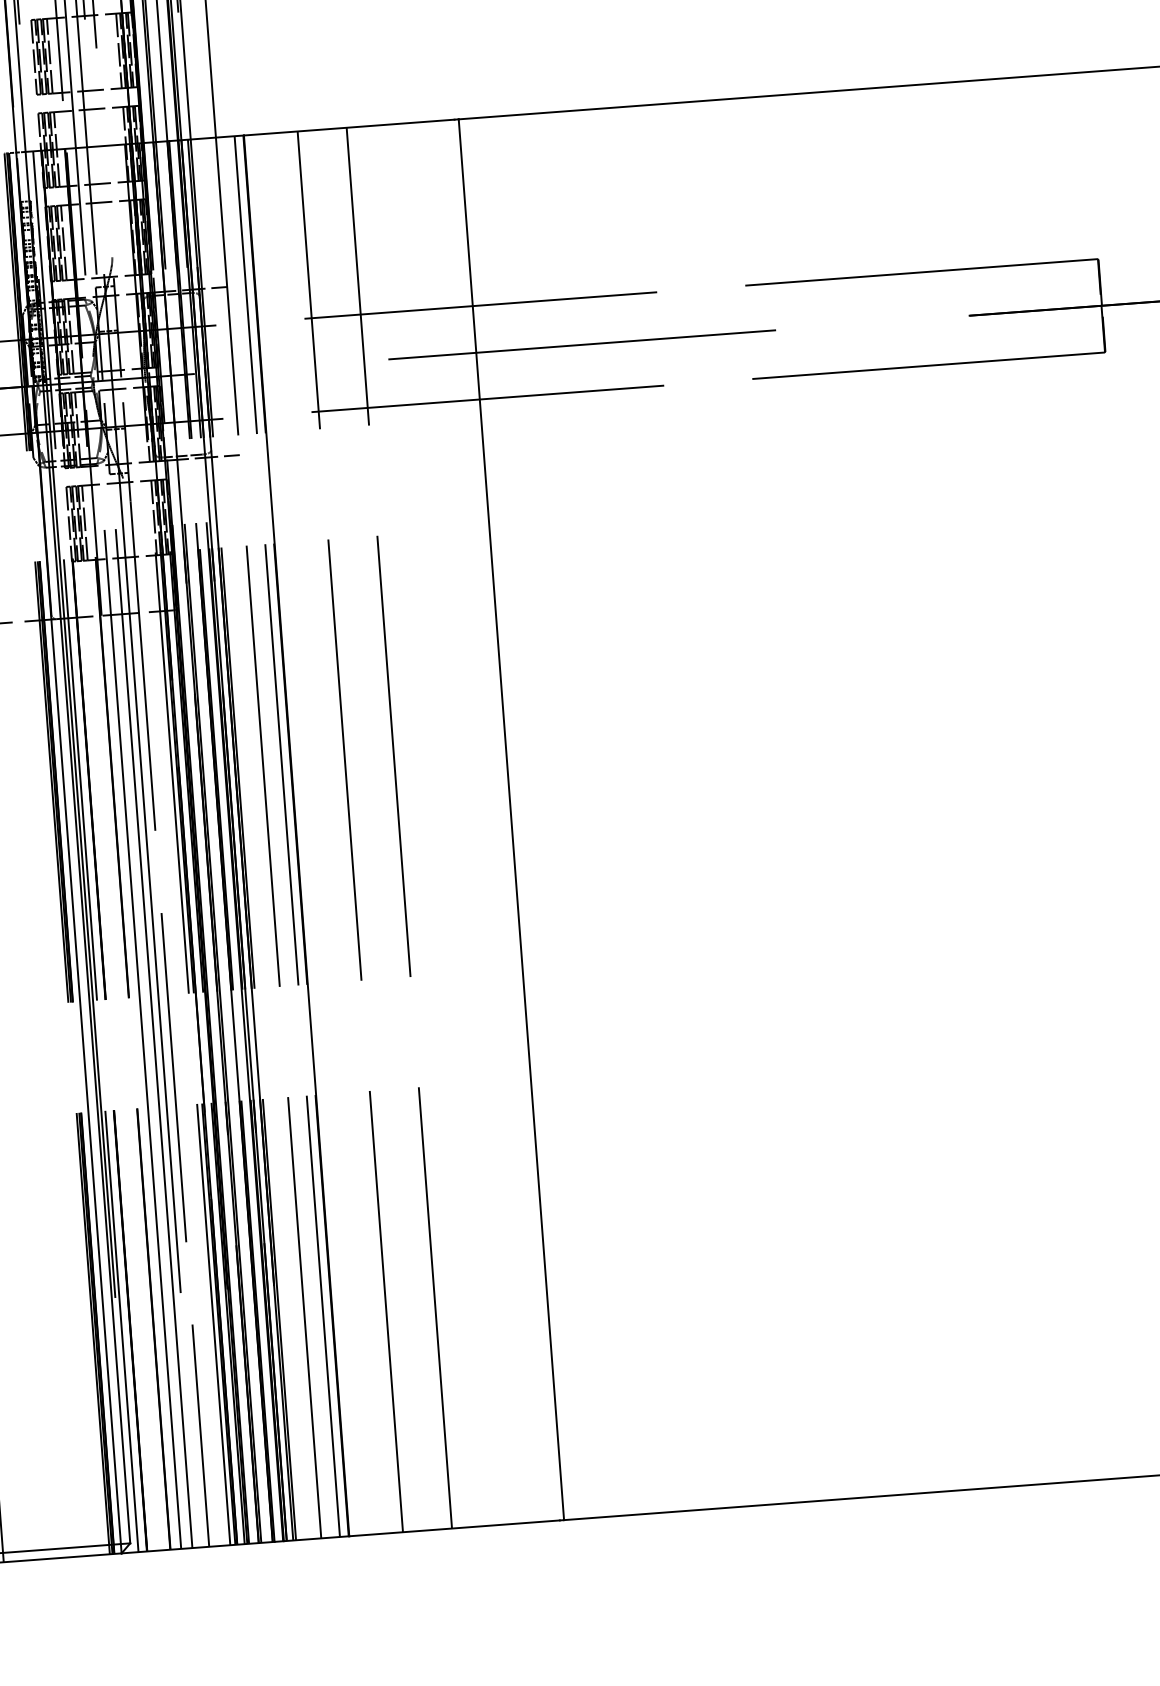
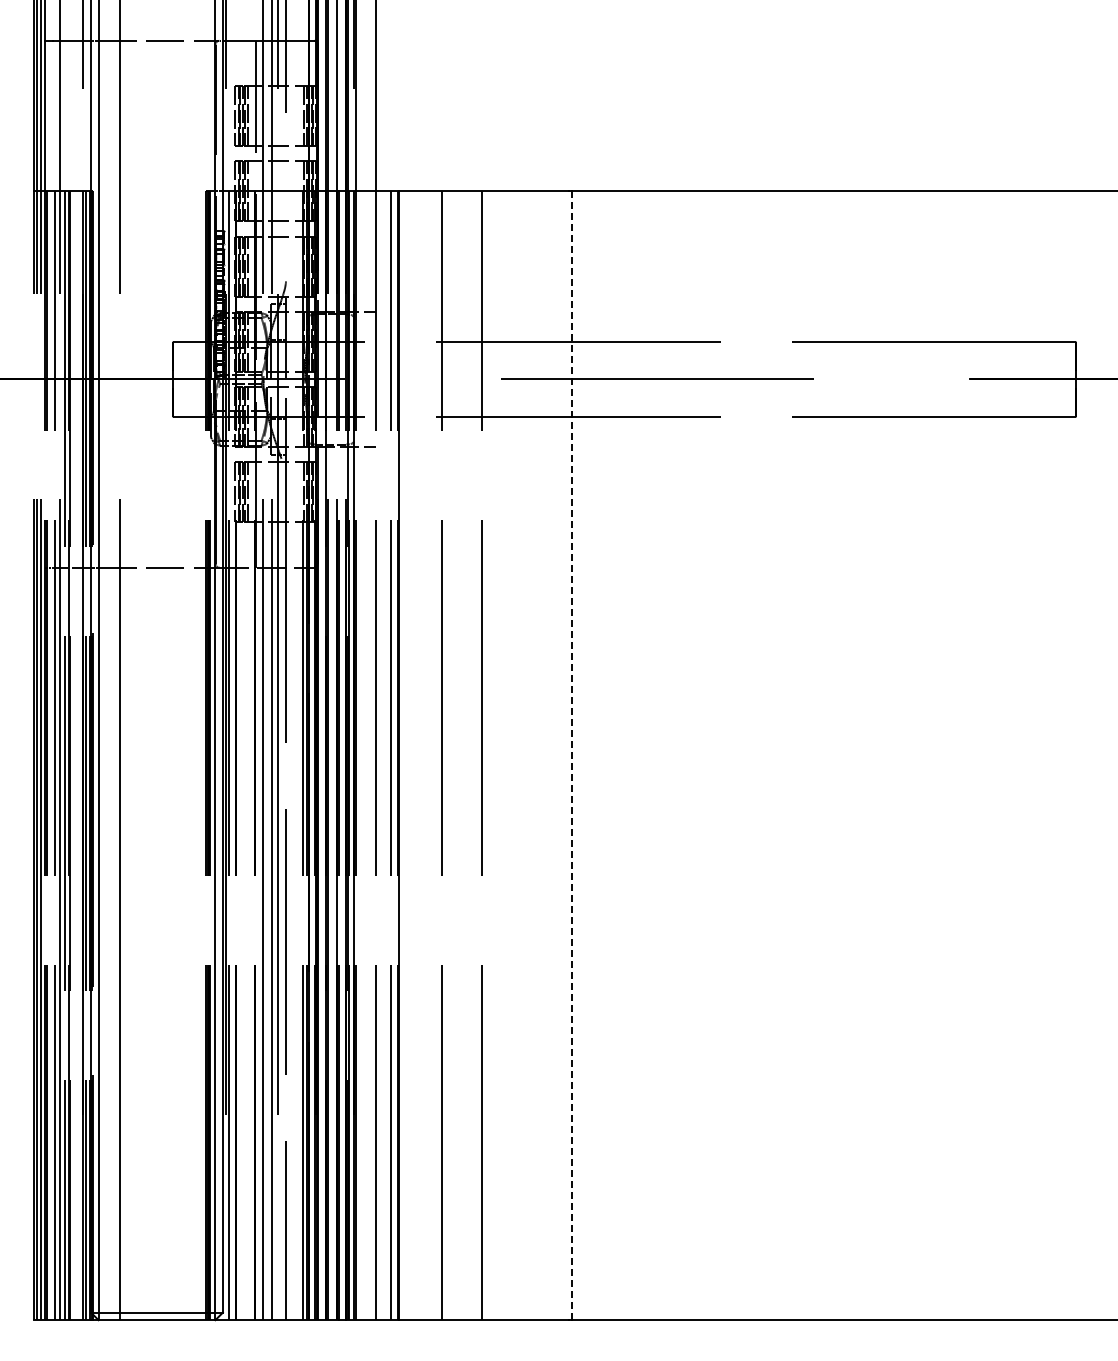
line: (510, 819) -> (571, 755), solid -> dashed

